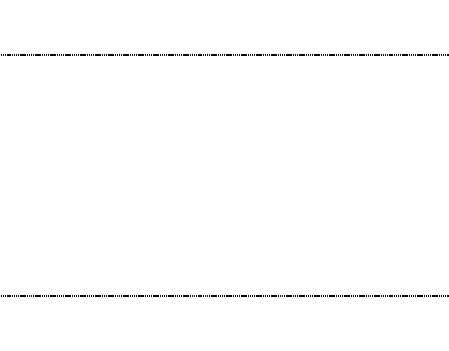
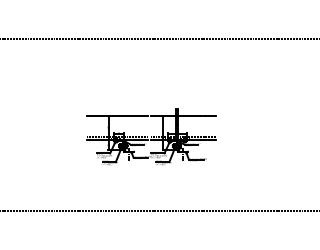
part: (212, 191) -> (151, 136), added

